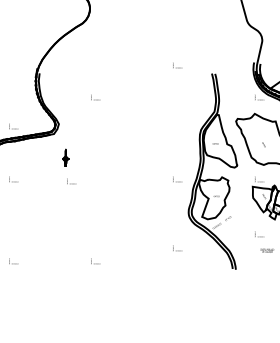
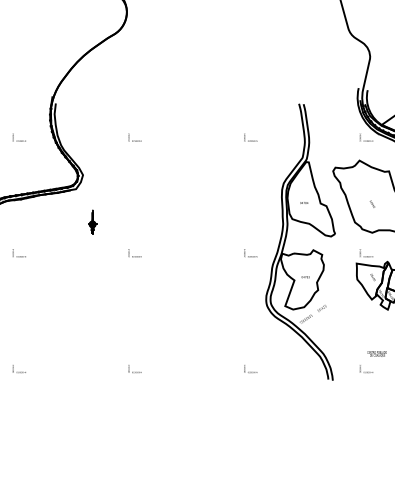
text: (177, 65) -> (250, 137), moved
text: (13, 126) -> (18, 137), moved
text: (71, 181) -> (134, 253), moved
text: (259, 234) -> (366, 369), moved
text: (177, 248) -> (250, 369), moved

